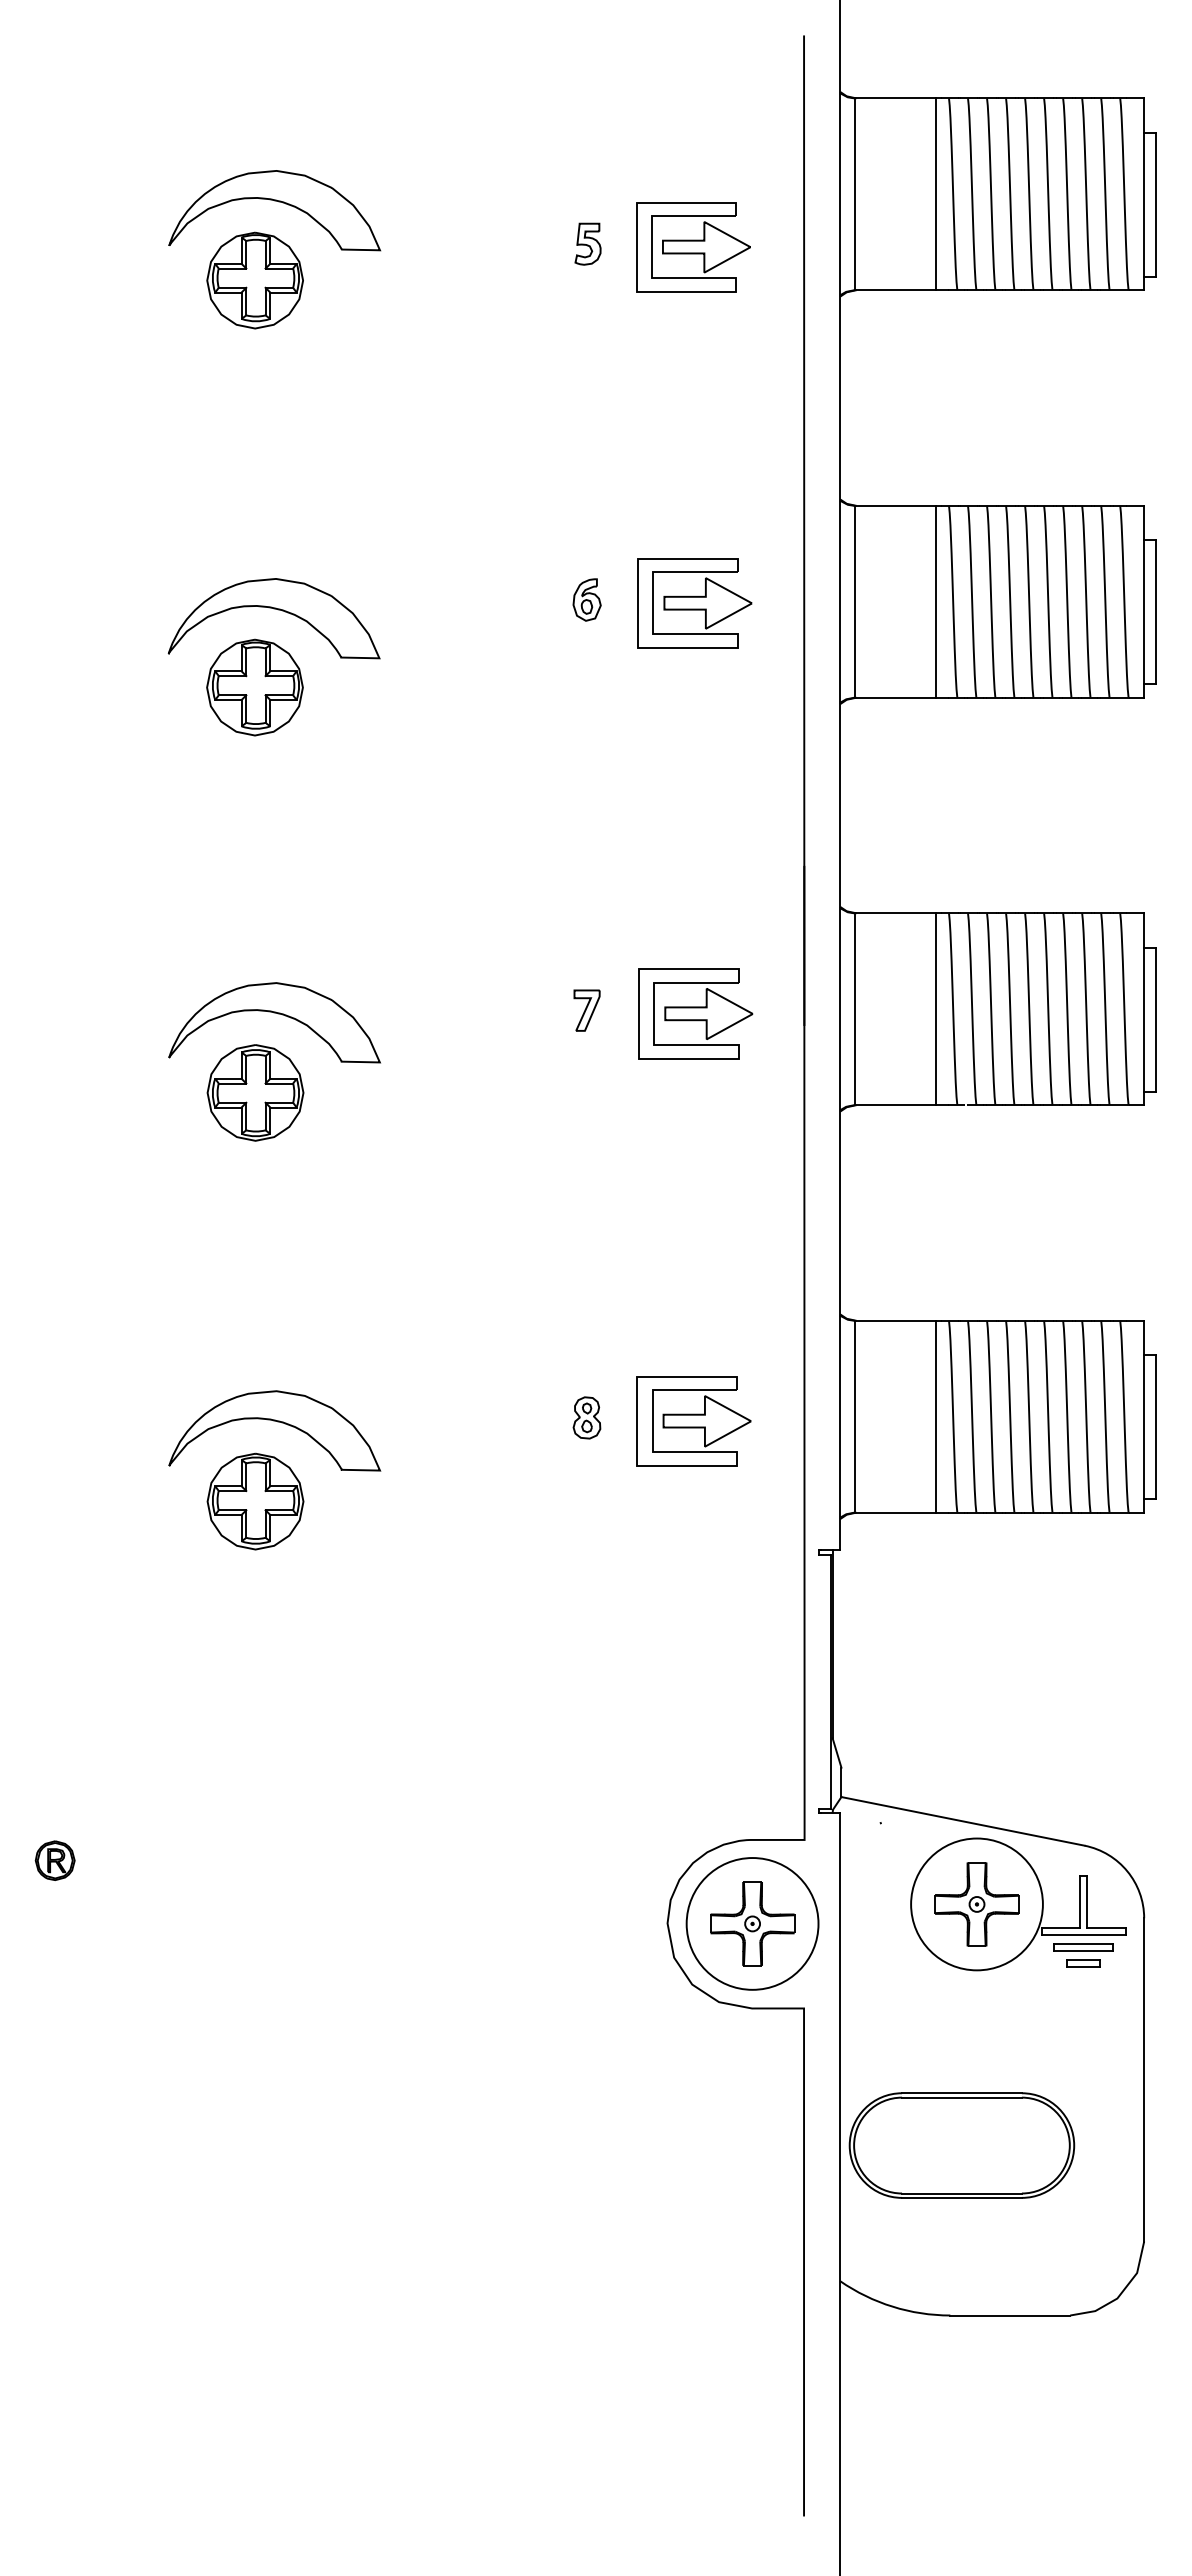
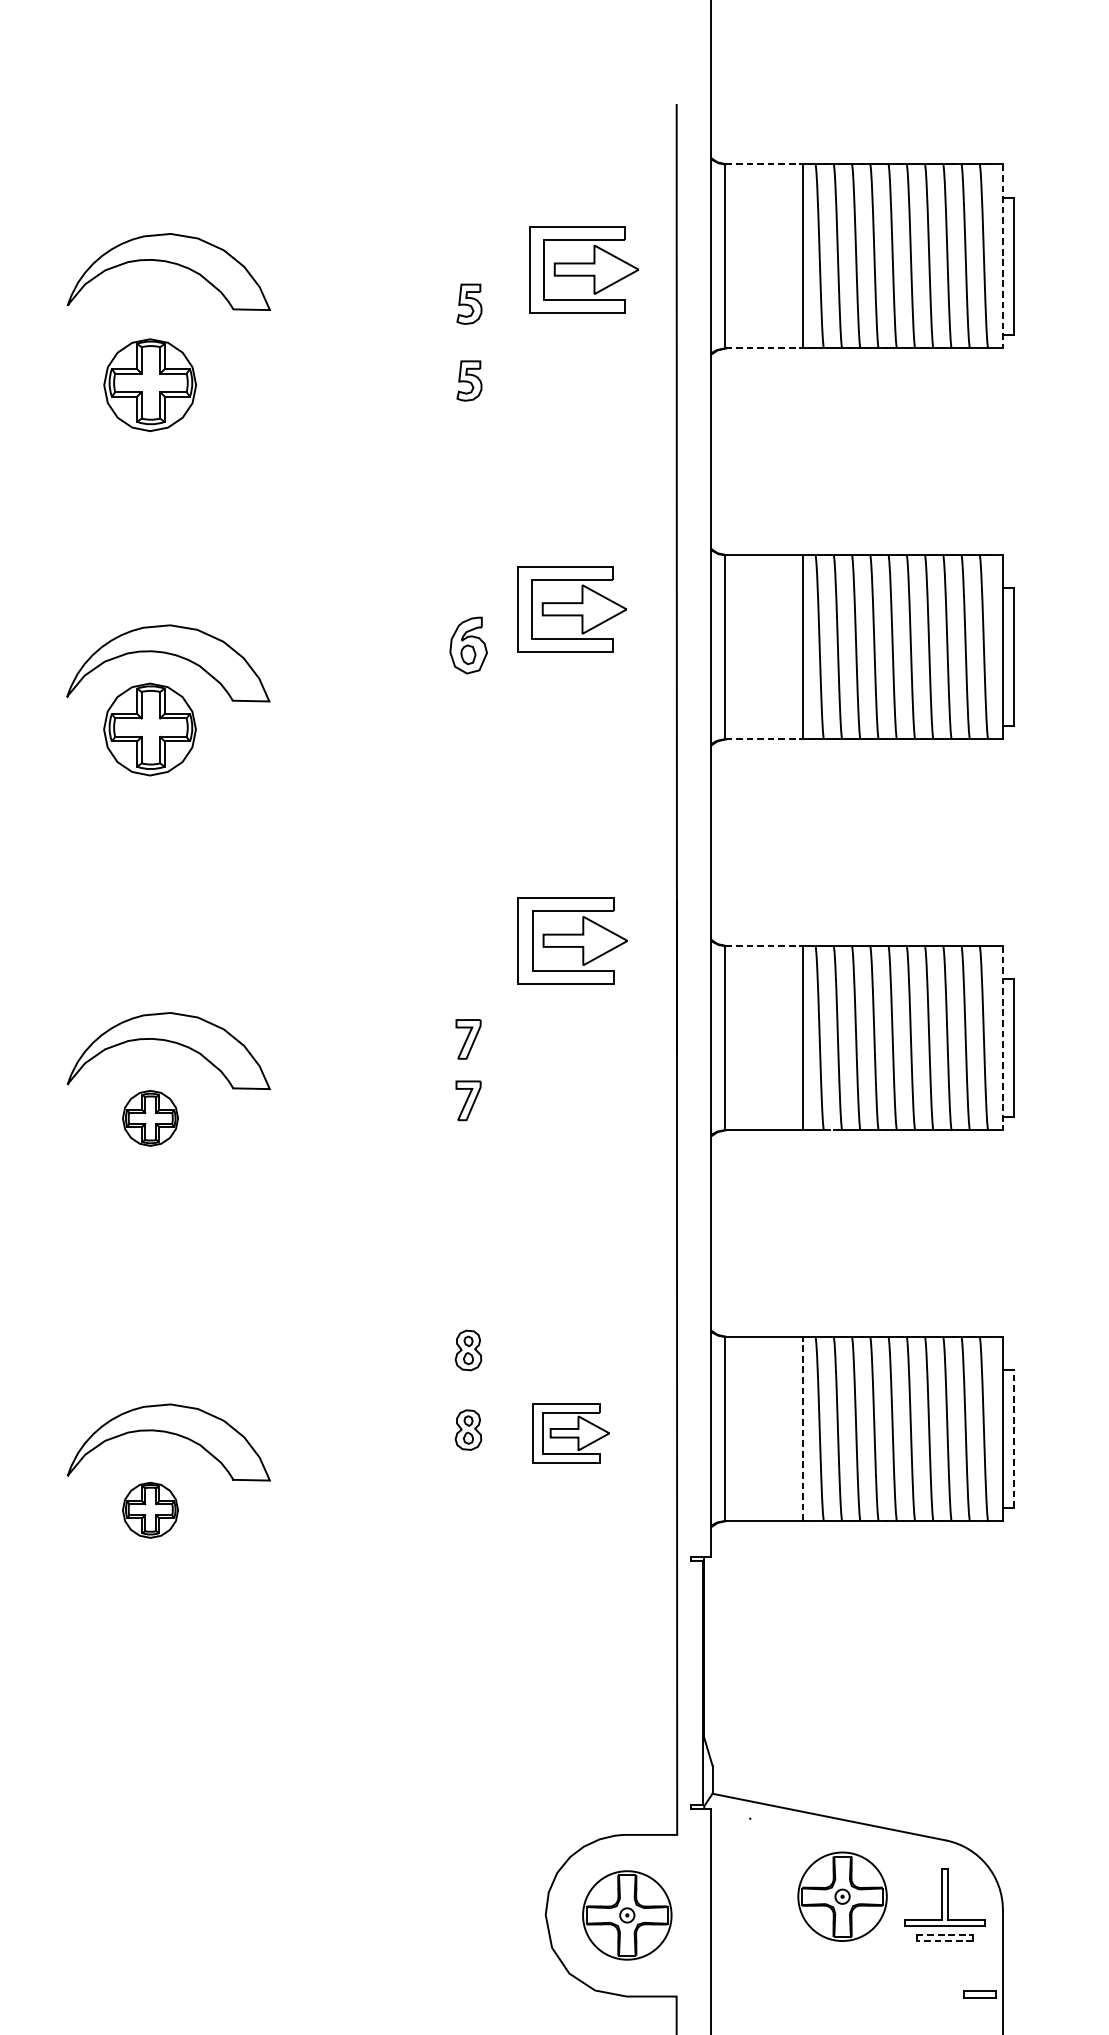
line: (895, 98) -> (764, 164), solid -> dashed
line: (1144, 194) -> (1003, 256), solid -> dashed
part: (693, 247) -> (584, 270), moved
part: (254, 280) -> (149, 385), moved
line: (895, 290) -> (764, 348), solid -> dashed
part: (587, 323) -> (468, 380), added
part: (586, 599) -> (467, 645), size x1.4
part: (694, 603) -> (571, 609), moved
line: (895, 697) -> (764, 739), solid -> dashed
line: (895, 913) -> (764, 946), solid -> dashed
line: (1144, 1009) -> (1003, 1038), solid -> dashed
part: (695, 1013) -> (572, 940), moved
part: (586, 1074) -> (467, 1100), added
part: (255, 1092) -> (150, 1117), size x0.6
part: (586, 1334) -> (467, 1350), added
line: (935, 1416) -> (802, 1428), solid -> dashed
part: (693, 1421) -> (570, 1433), size x0.7
line: (1156, 1427) -> (1014, 1439), solid -> dashed
part: (255, 1501) -> (150, 1510), size x0.6
circle: (976, 1904) -> (842, 1896), size x0.7
circle: (752, 1923) -> (627, 1915), size x0.7
line: (1084, 1944) -> (945, 1935), solid -> dashed
line: (1083, 1951) -> (944, 1941), solid -> dashed
part: (1083, 1963) -> (980, 1994), moved

